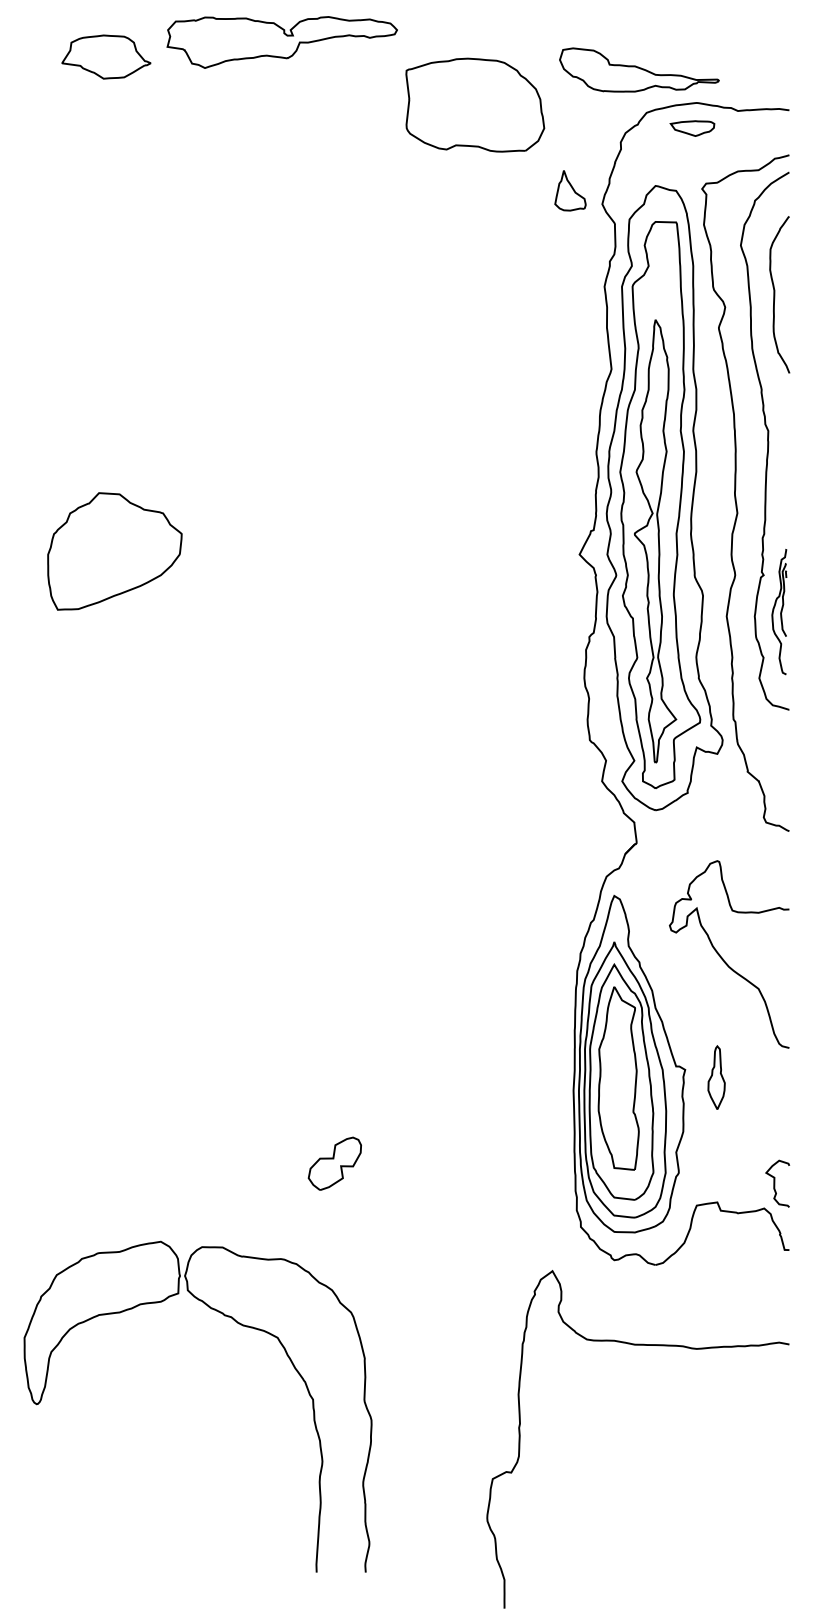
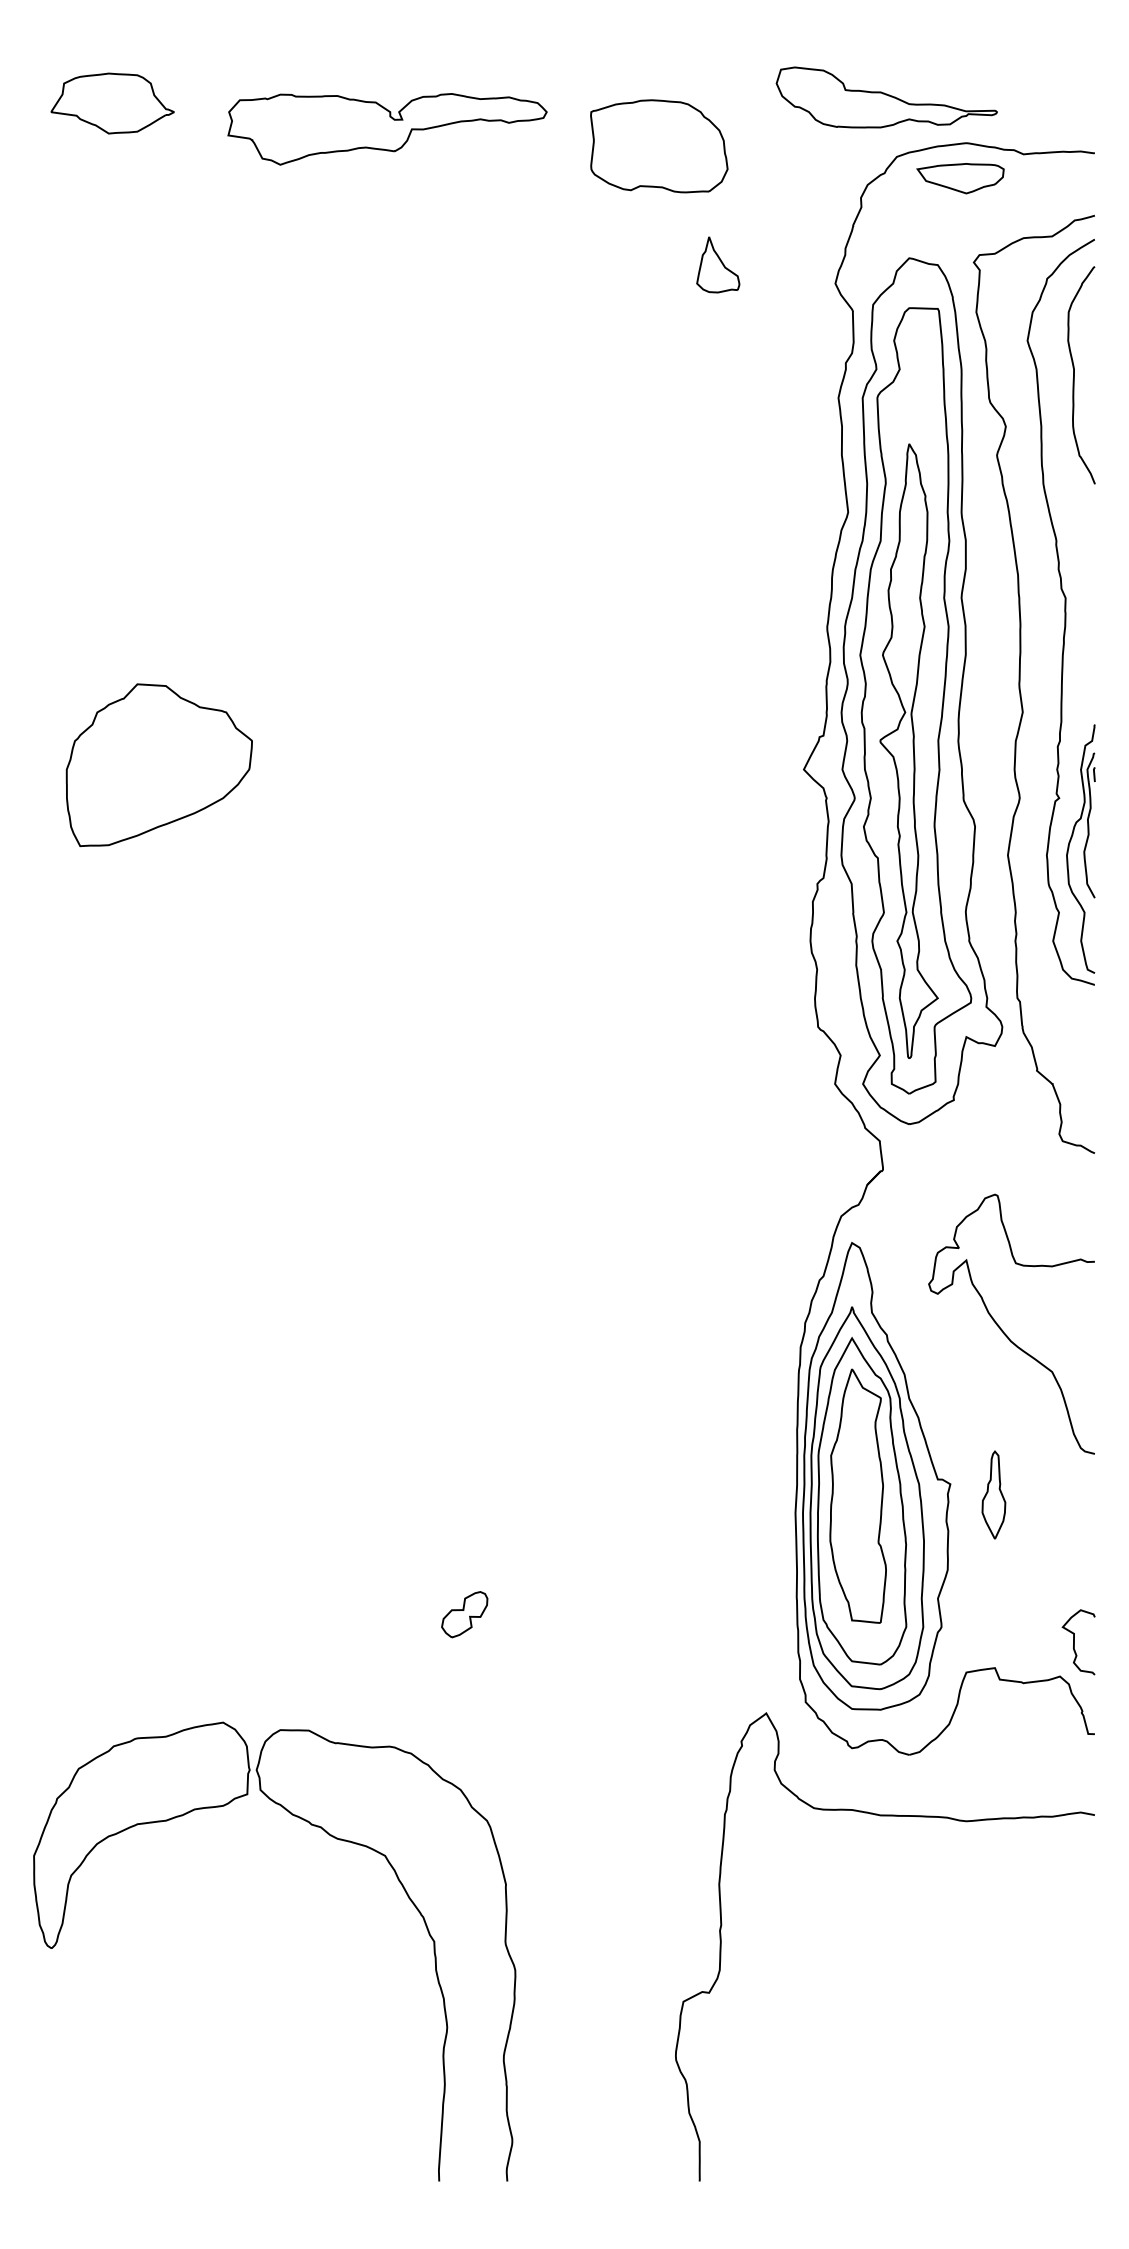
part: (282, 42) -> (387, 129), moved
part: (106, 57) -> (112, 103), moved
part: (475, 105) -> (659, 146), size x0.71
part: (692, 128) -> (960, 178), size x1.43
part: (570, 190) -> (718, 264), moved
curve: (774, 294) -> (1074, 375), moved
part: (779, 611) -> (1080, 848), size x1.43
part: (334, 1163) -> (464, 1614), size x0.62
curve: (637, 1345) -> (884, 1816), moved

